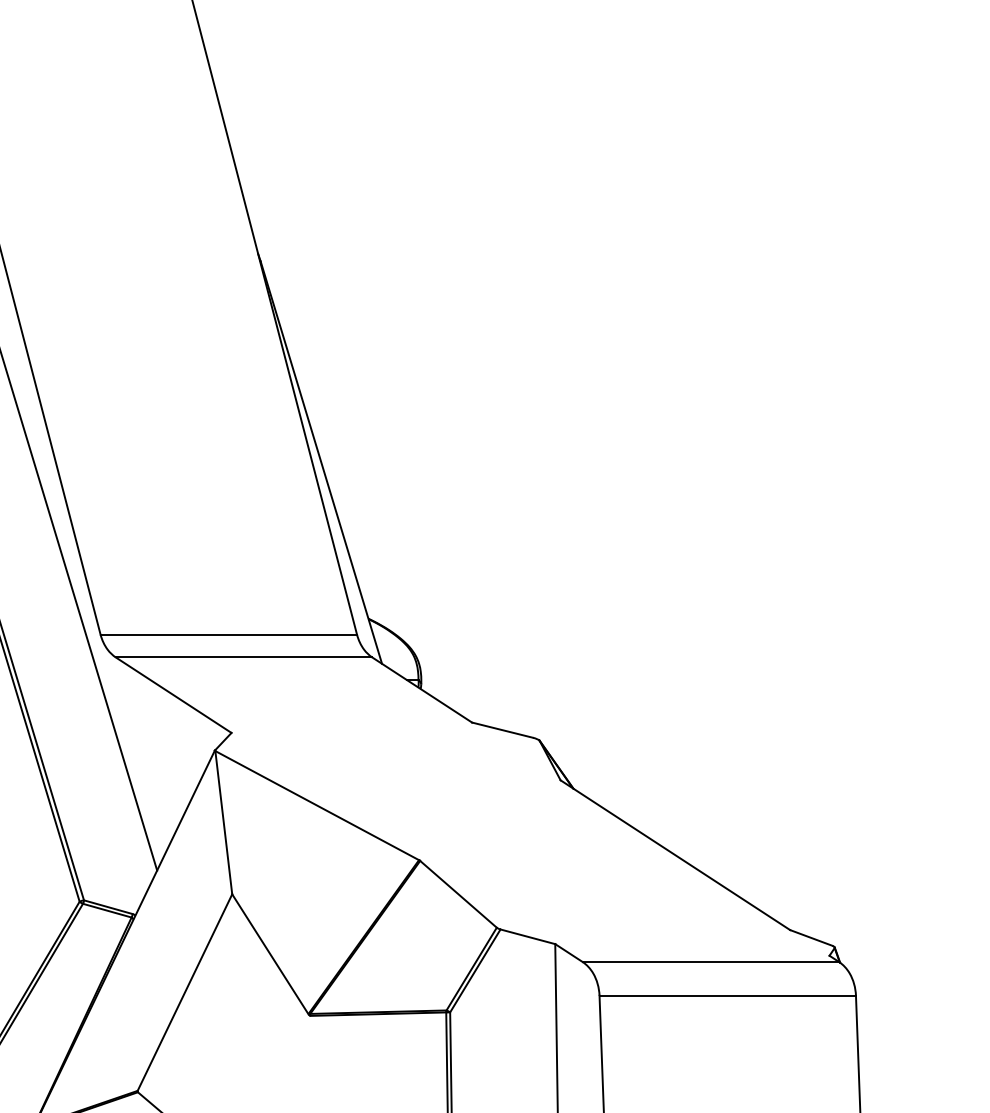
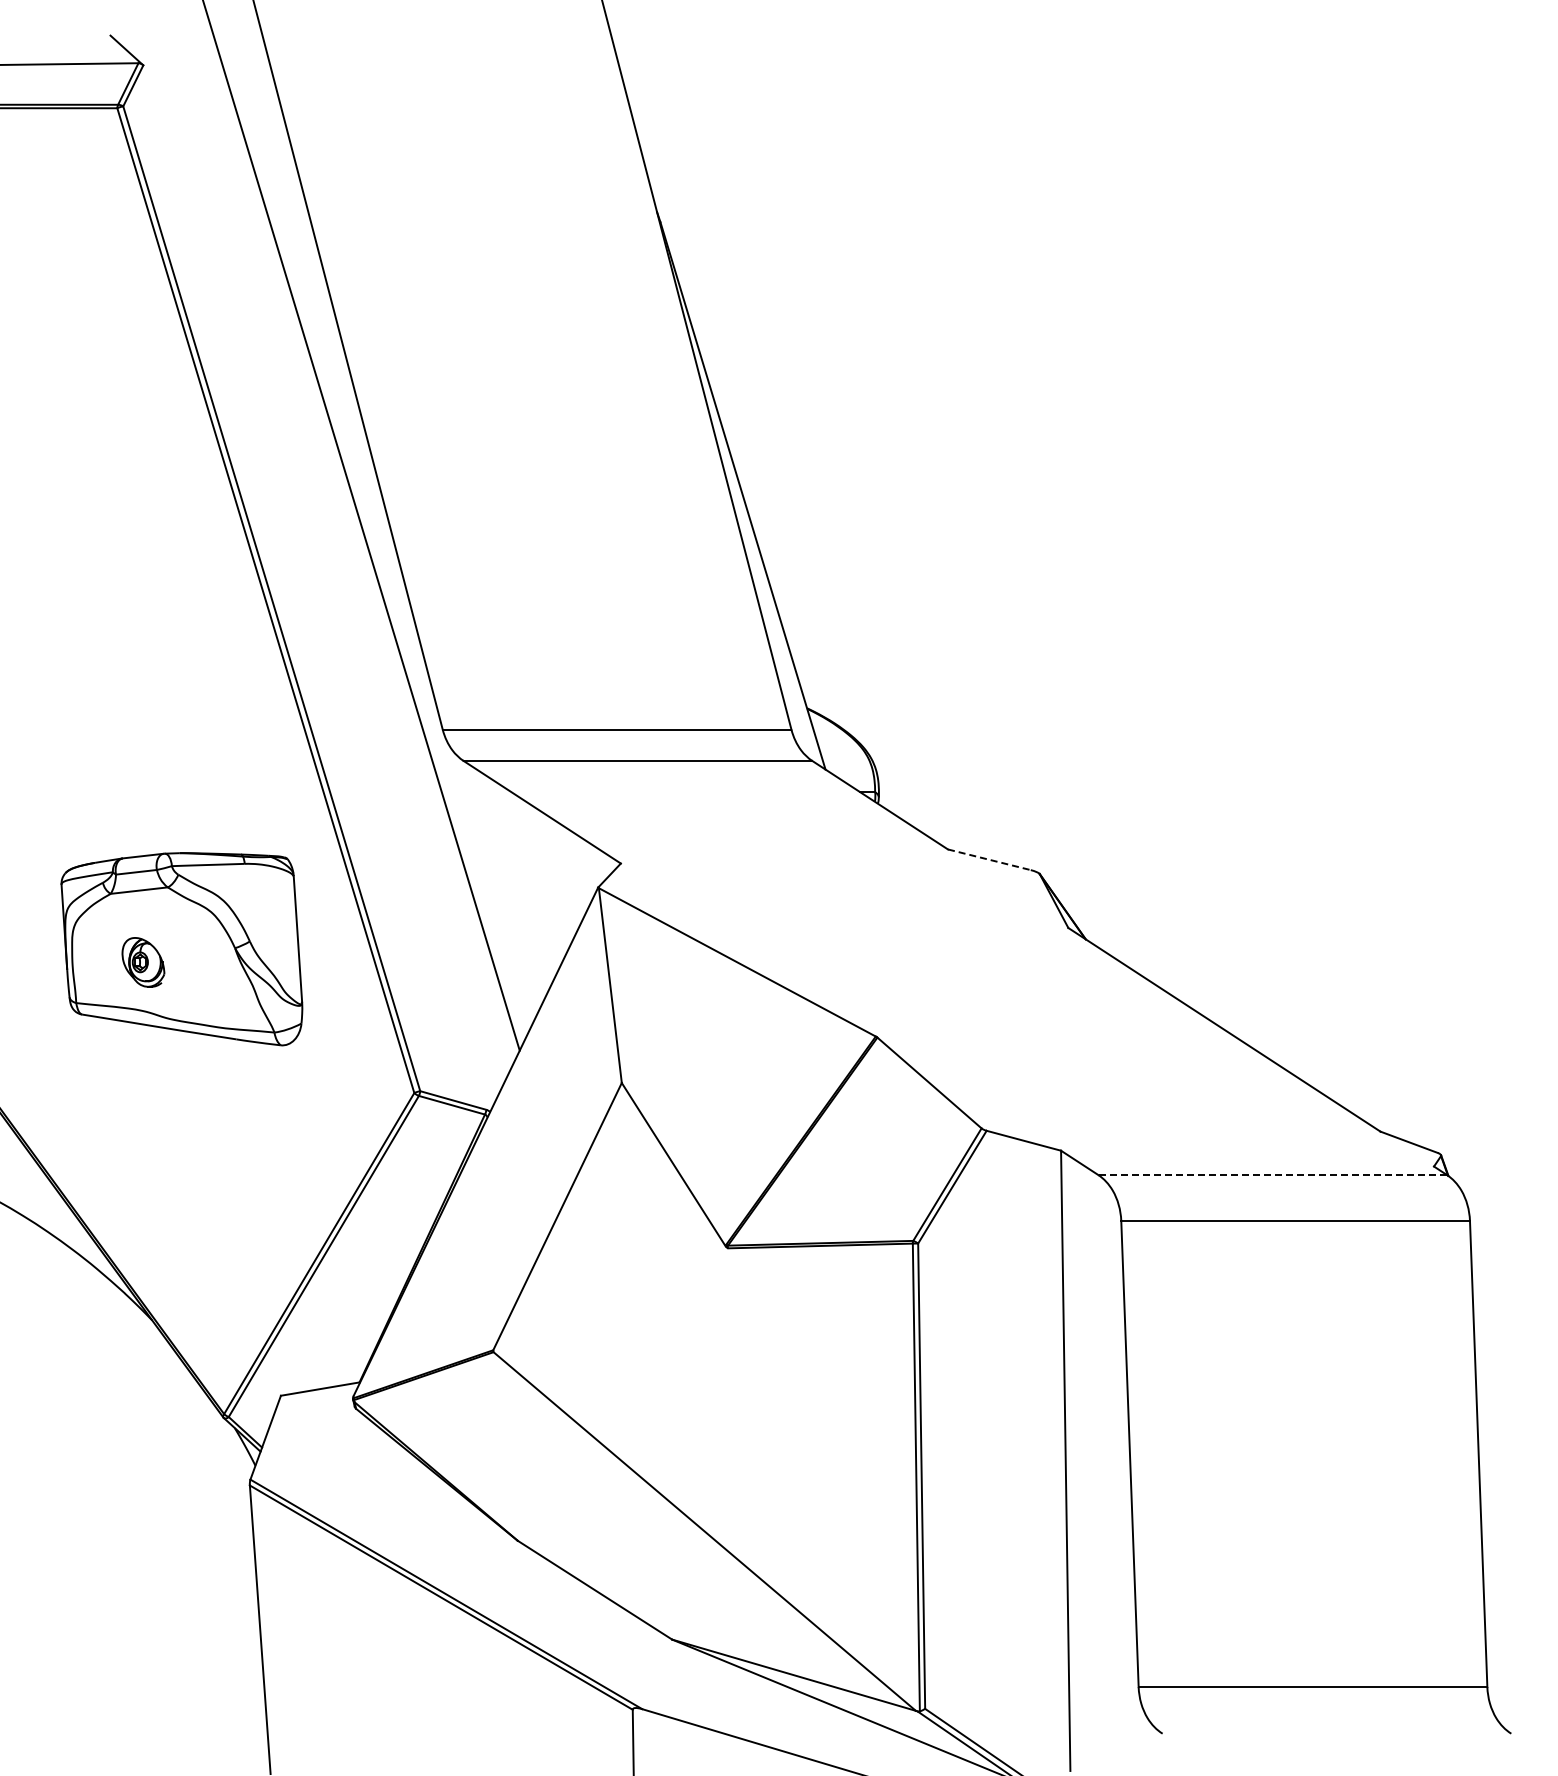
line: (502, 729) -> (989, 859), solid -> dashed
line: (710, 962) -> (1272, 1175), solid -> dashed

